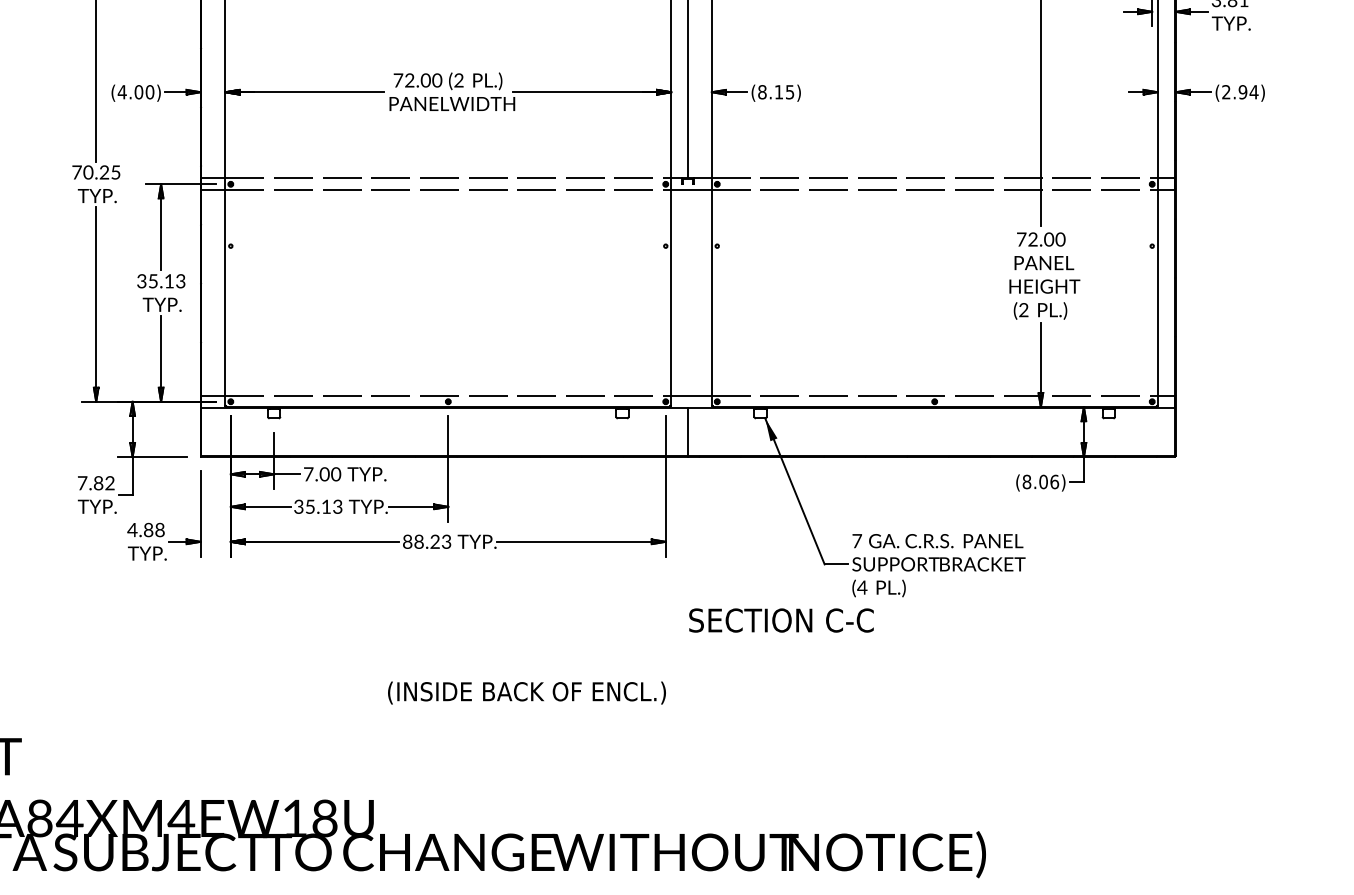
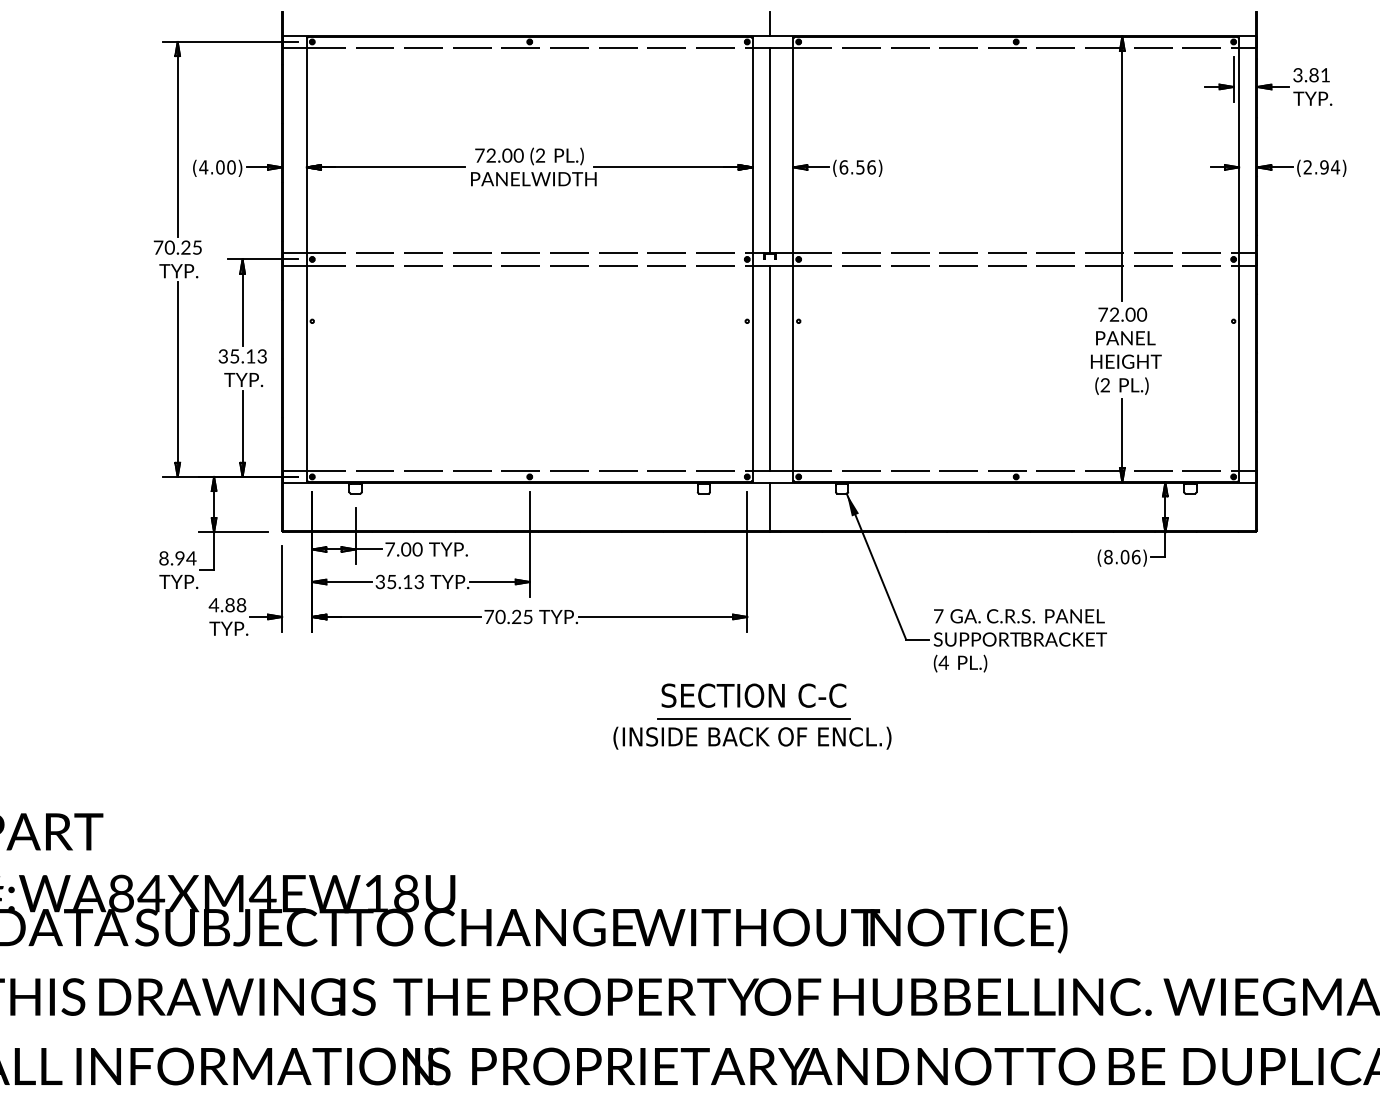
text: (776, 92) -> (857, 167), (8.15) -> (6.56)
line: (688, 292) -> (769, 367), added
text: (96, 483) -> (177, 558), 7.82 -> 8.94
text: (427, 541) -> (508, 616), 88.23 -> 70.25
text: (781, 620) -> (753, 695), moved
line: (673, 643) -> (754, 718), added
text: (527, 692) -> (752, 737), moved

